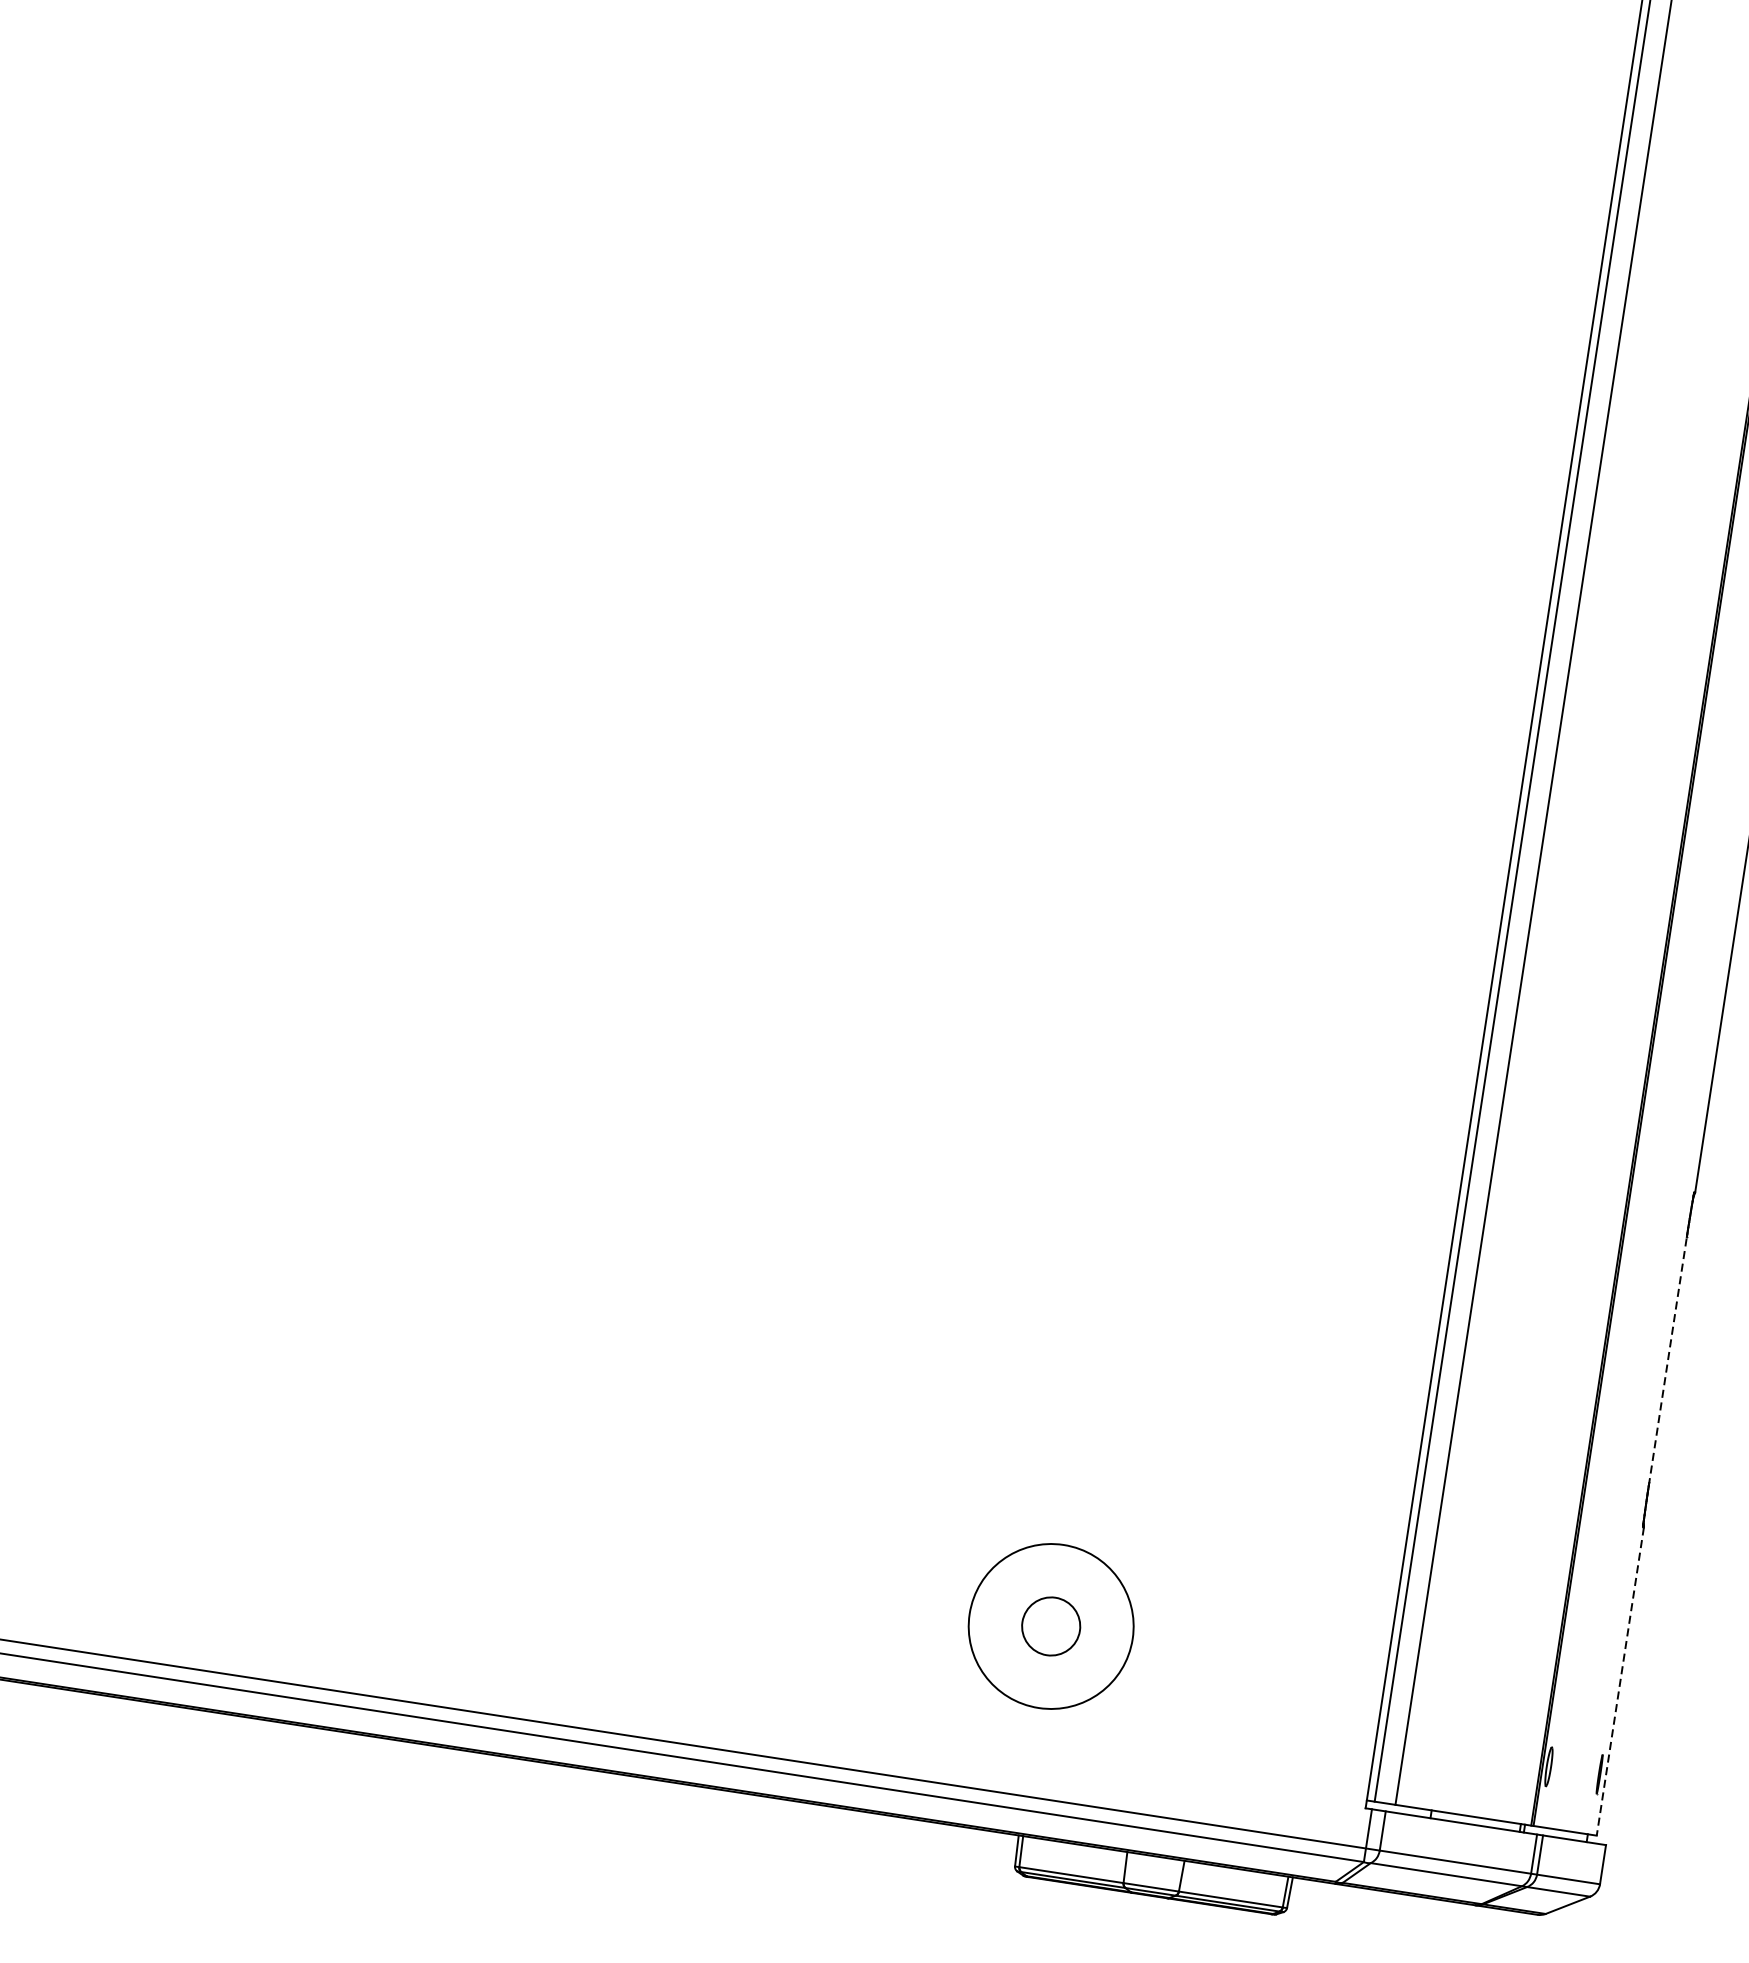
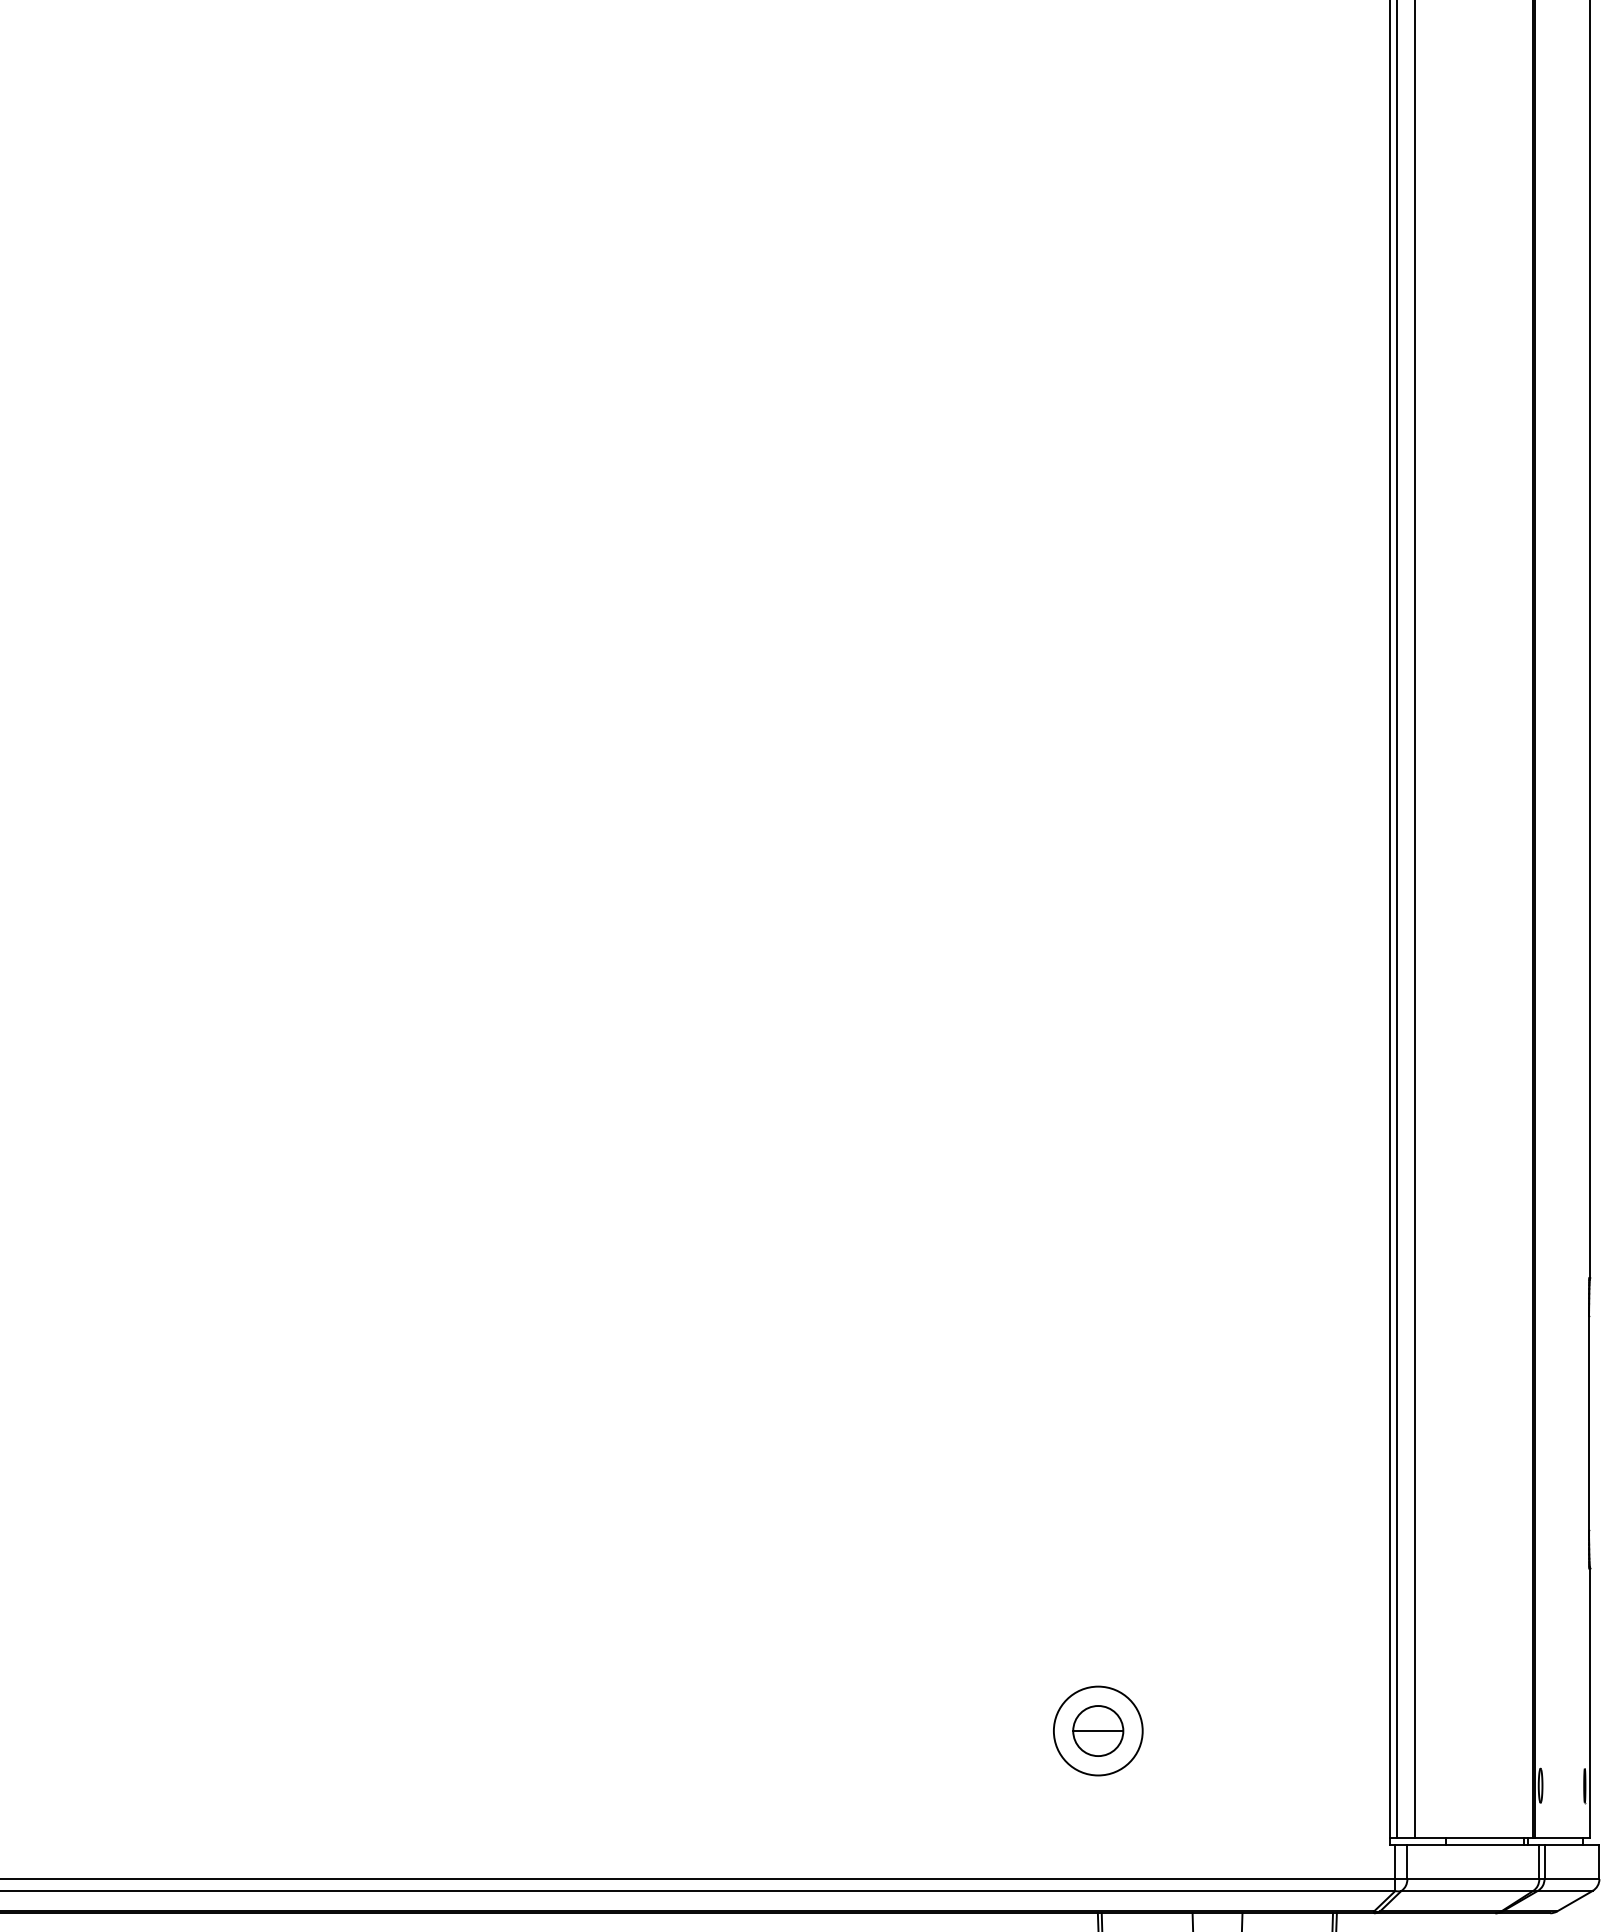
line: (1668, 1361) -> (1589, 1424), dashed -> solid
circle: (1050, 1625) -> (1097, 1730), size x0.62
line: (1051, 1627) -> (1098, 1731), added
line: (1620, 1682) -> (1590, 1704), dashed -> solid

